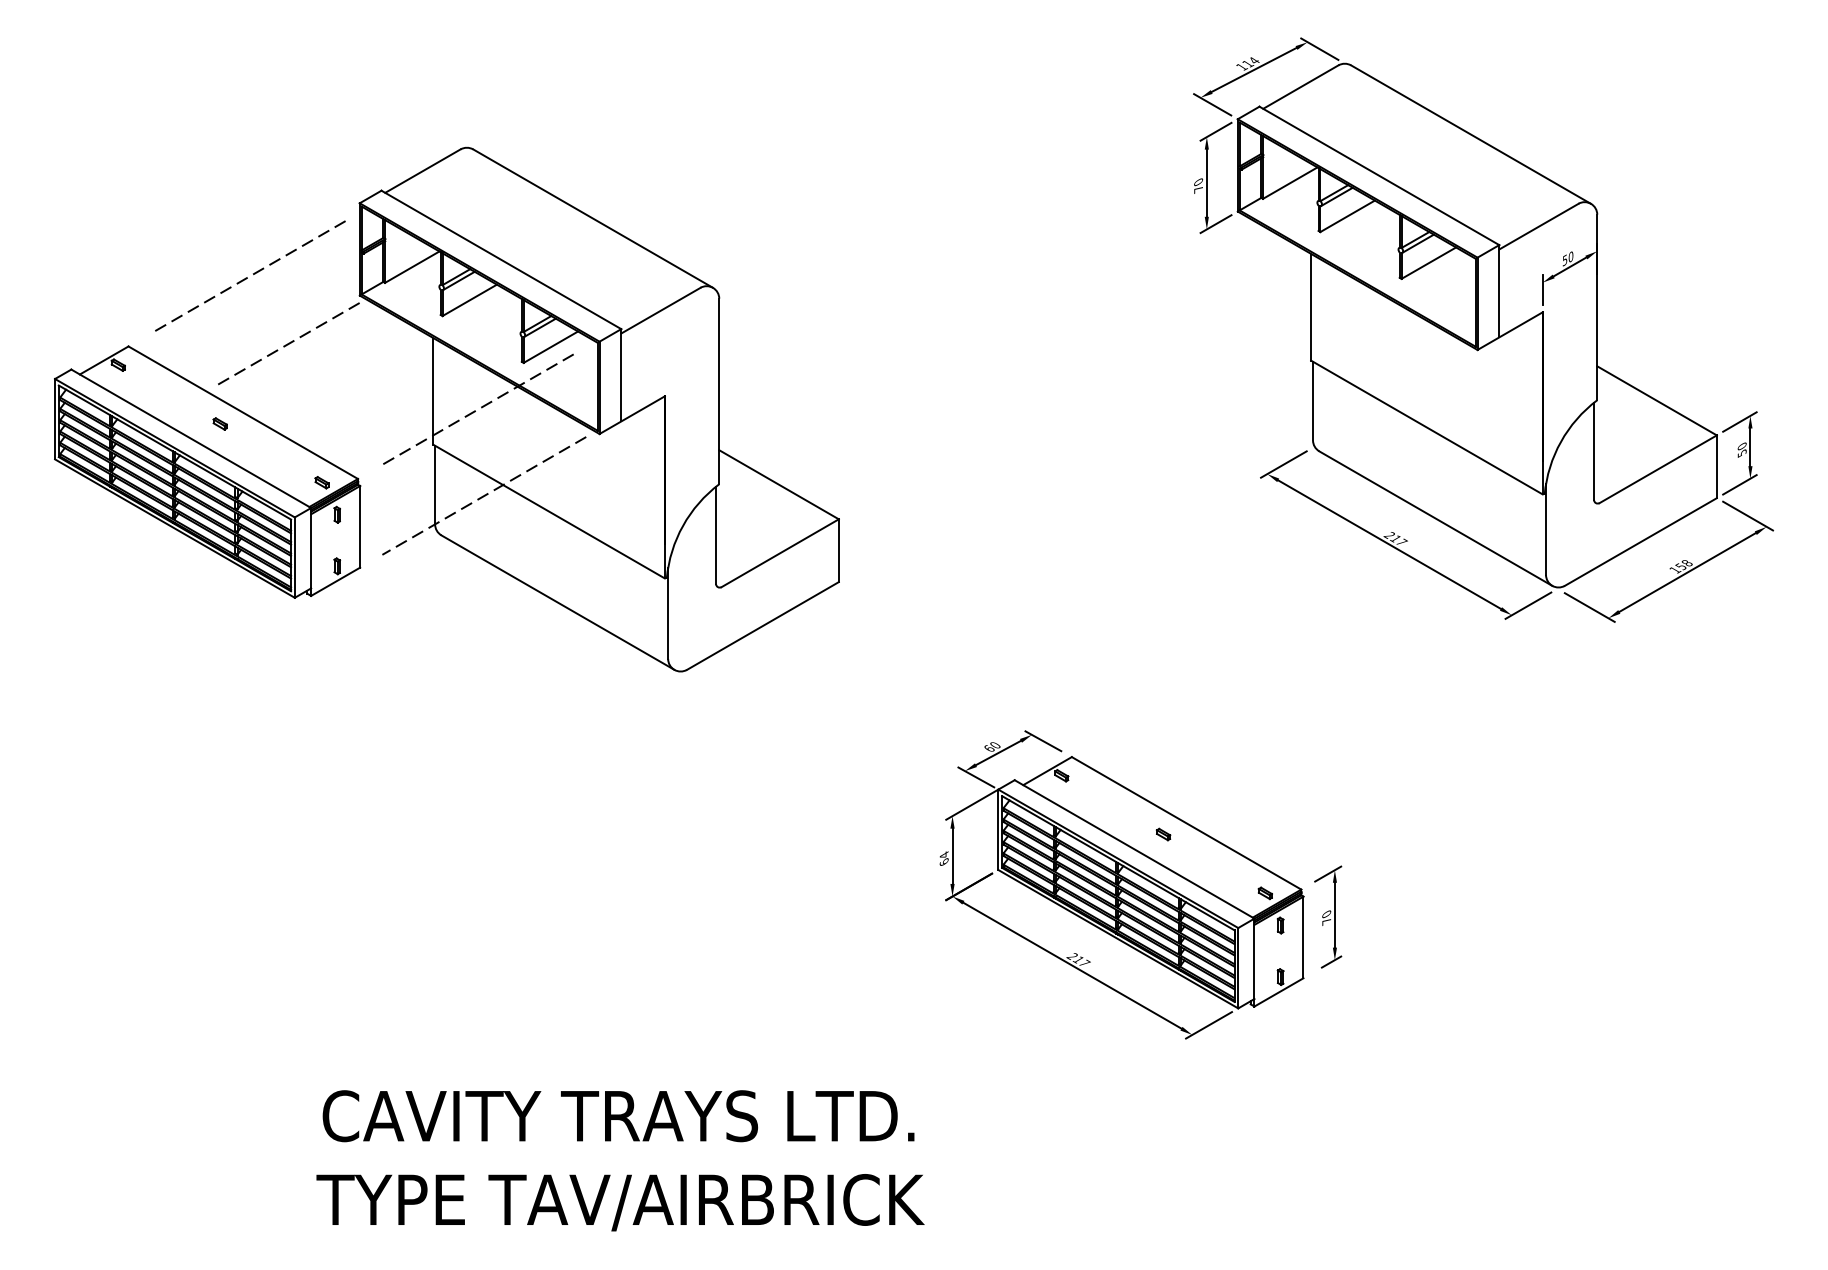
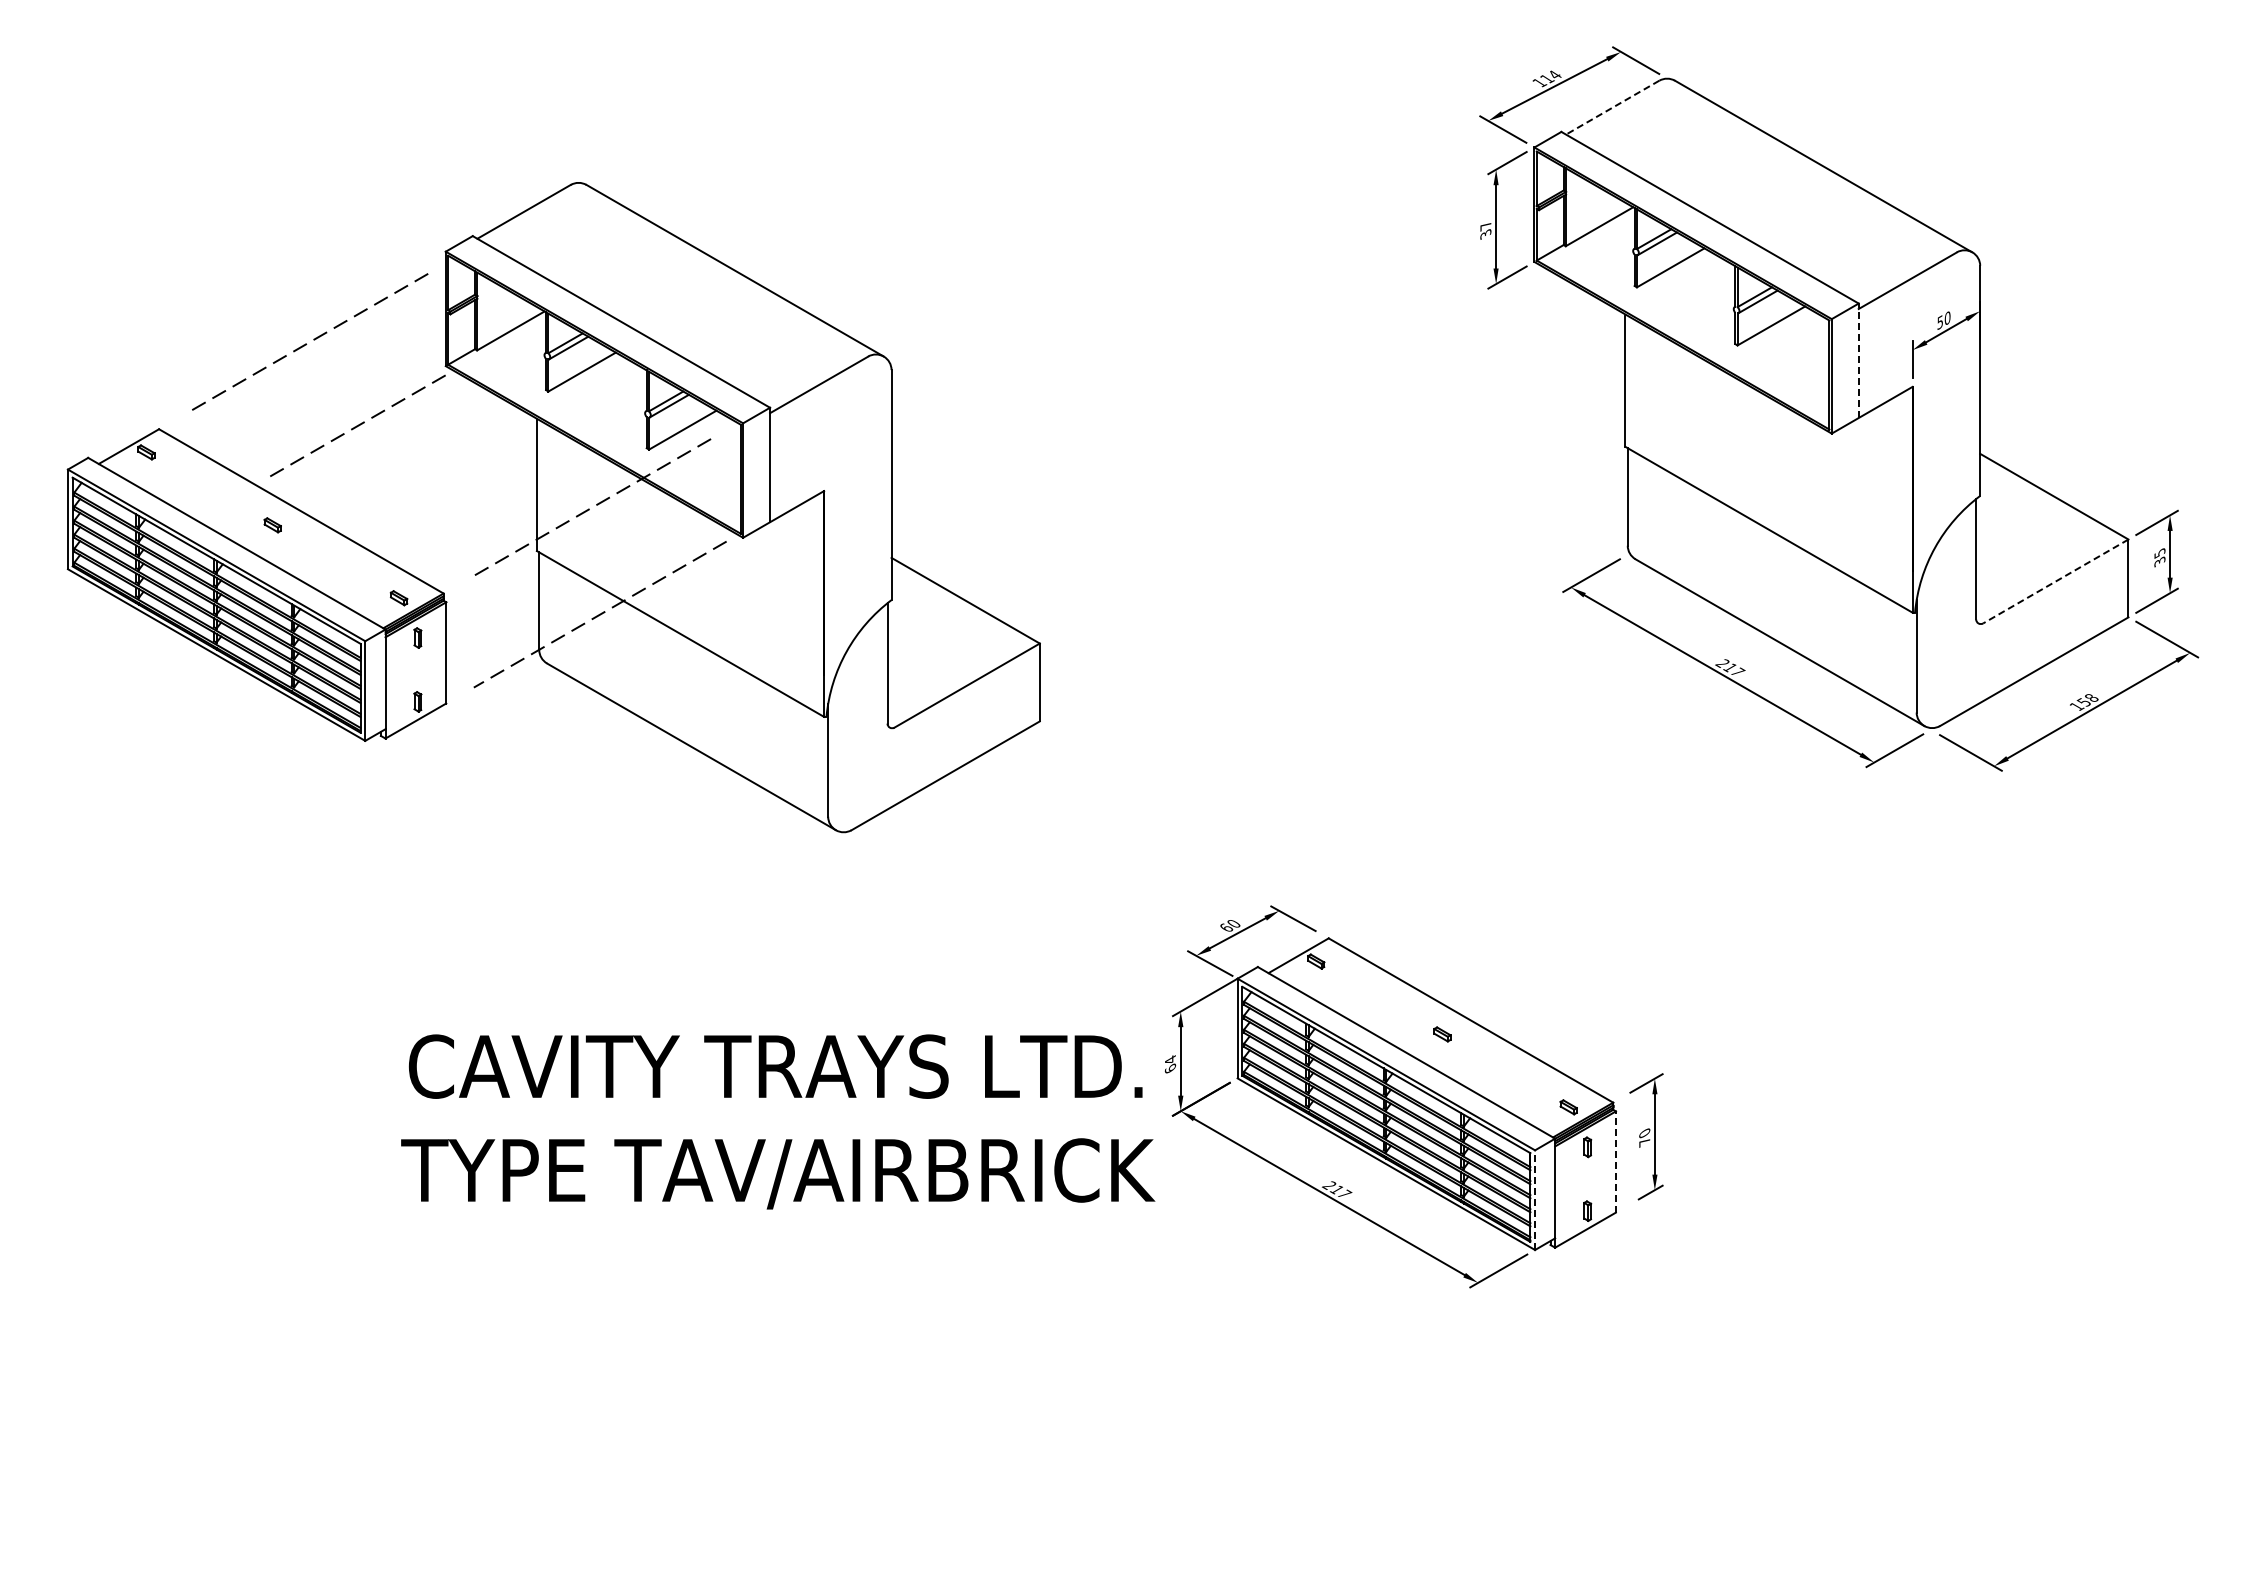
line: (1300, 86) -> (1612, 107), solid -> dashed
text: (1198, 186) -> (1485, 230), 70 -> 37
line: (1499, 291) -> (1858, 360), solid -> dashed
text: (1741, 450) -> (2159, 558), 50 -> 35
line: (1657, 469) -> (2055, 581), solid -> dashed
line: (1303, 937) -> (1615, 1162), solid -> dashed
line: (1238, 968) -> (1535, 1200), solid -> dashed
text: (620, 1160) -> (778, 1121), moved

